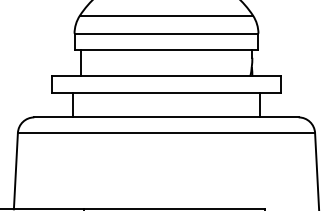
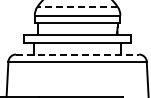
line: (166, 16) -> (77, 7), solid -> dashed
line: (166, 117) -> (77, 54), solid -> dashed

